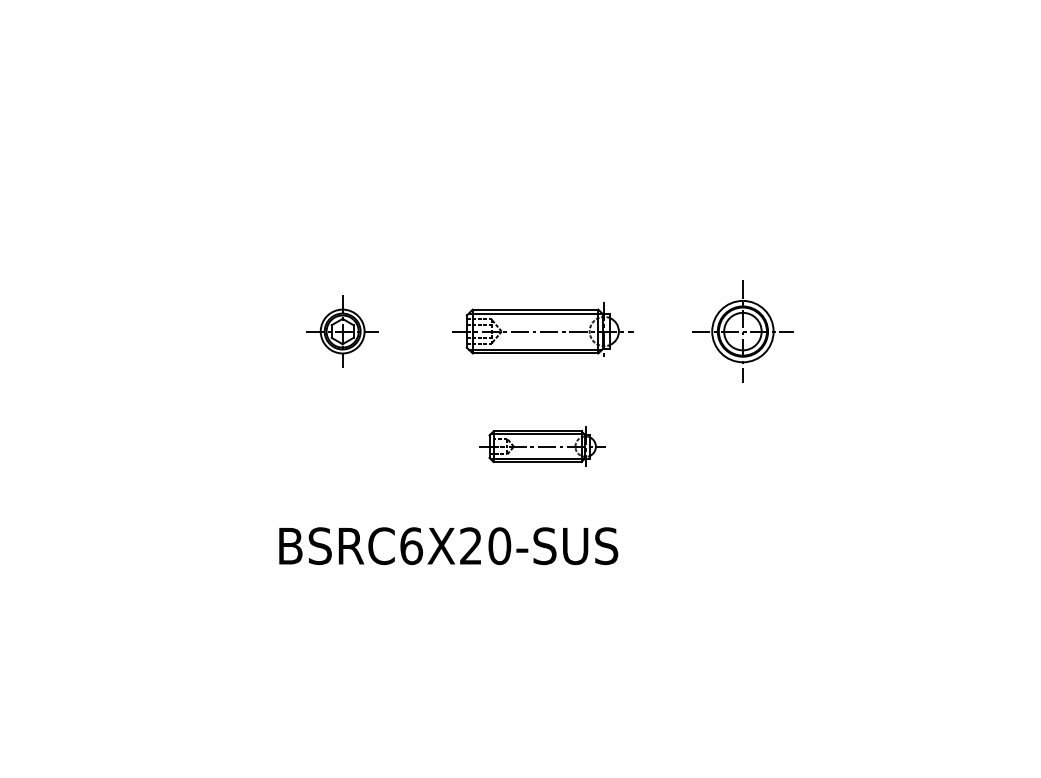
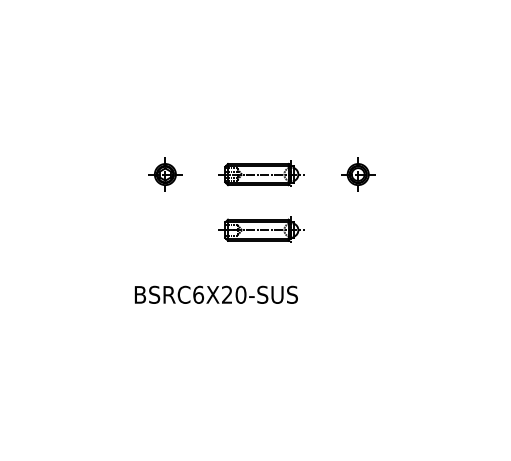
part: (743, 331) -> (358, 174), size x0.71
part: (542, 445) -> (261, 229), size x1.43
text: (448, 545) -> (216, 294), moved

